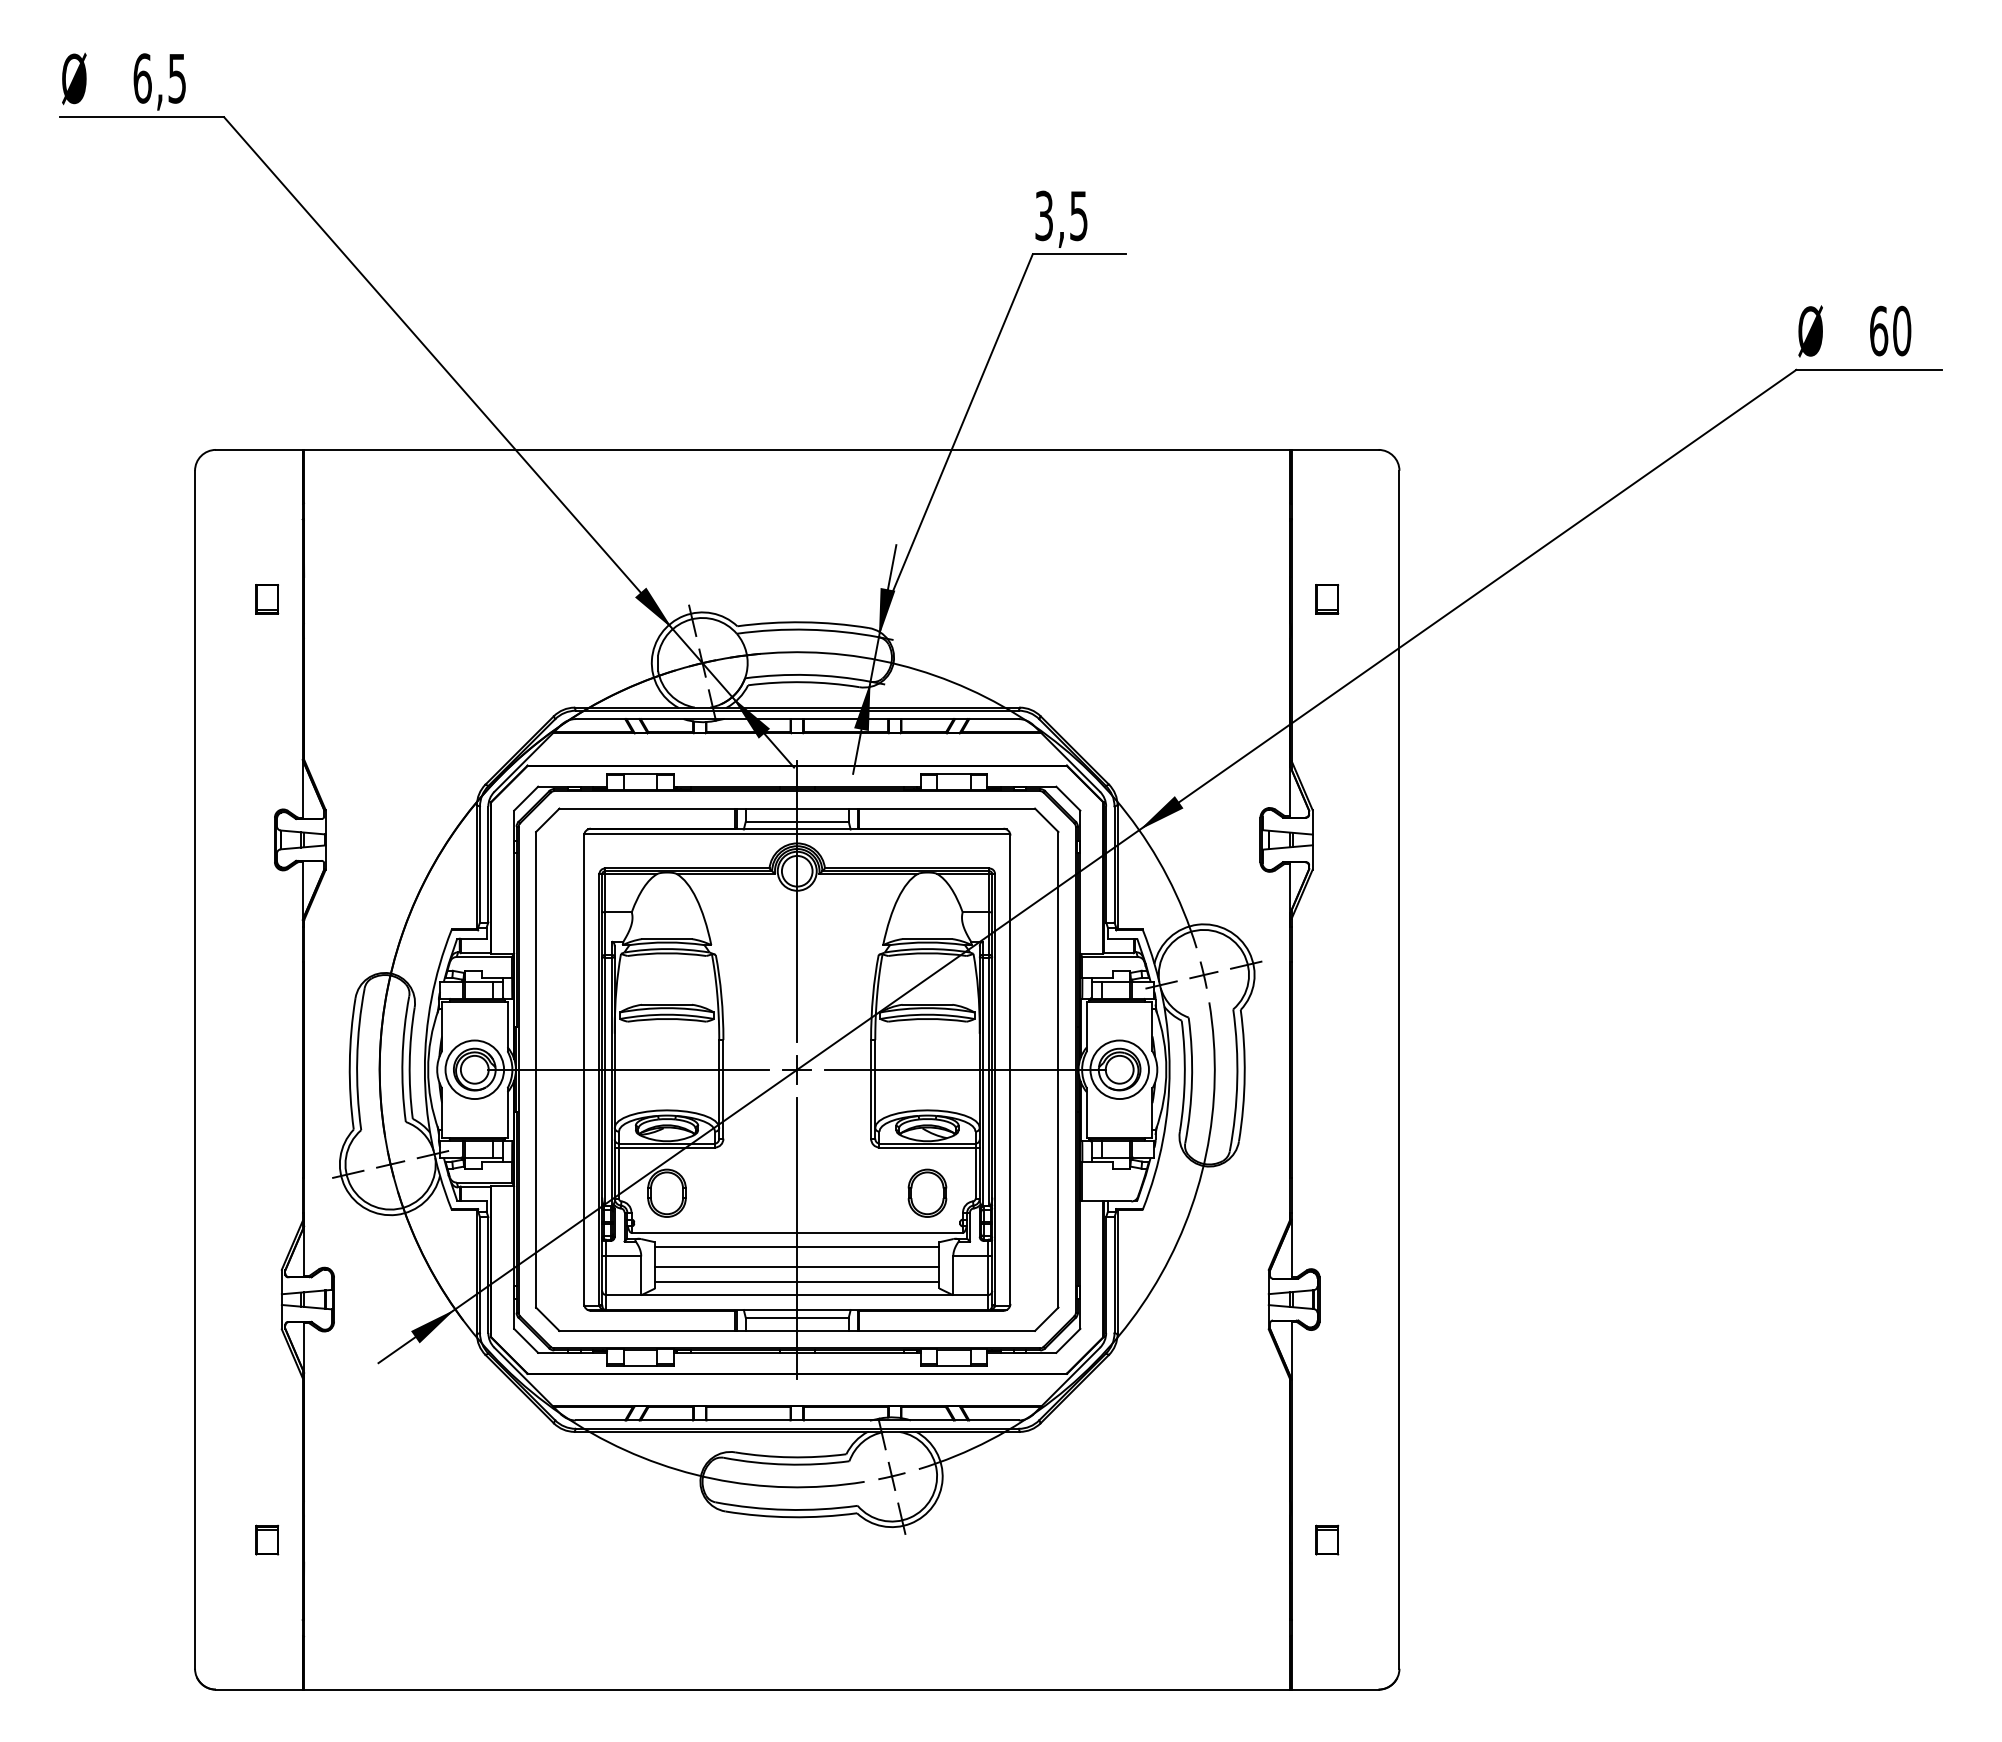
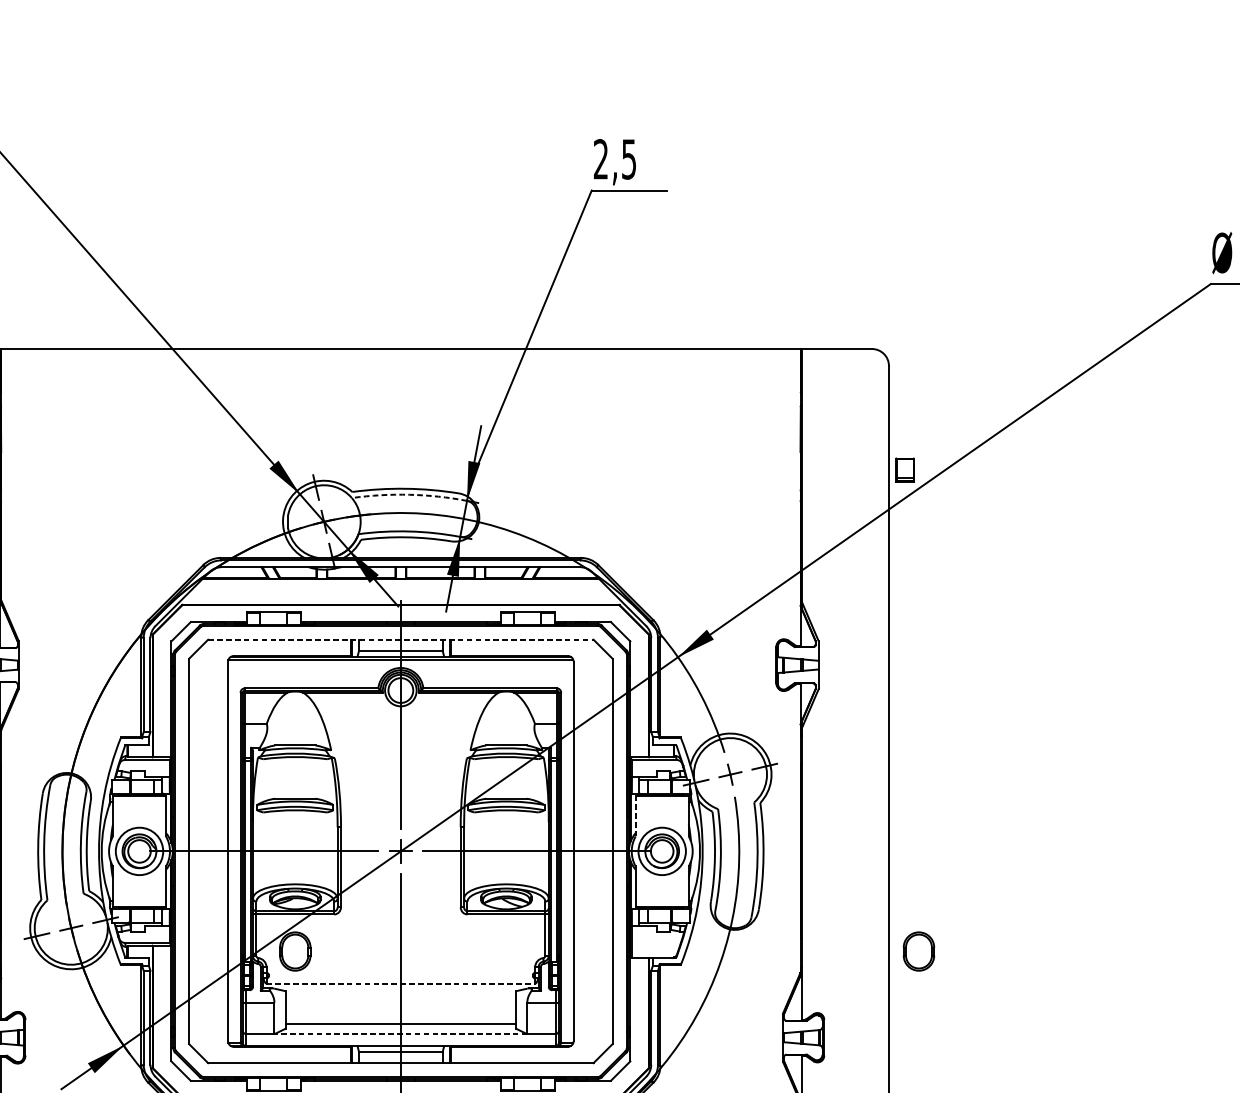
text: (1043, 216) -> (600, 159), 3,5 -> 2,5
part: (1327, 599) -> (905, 470), moved
arc: (808, 629) -> (409, 494), solid -> dashed
line: (797, 808) -> (401, 639), solid -> dashed
line: (1086, 1026) -> (635, 816), solid -> dashed
part: (927, 1192) -> (918, 950), moved
line: (797, 1232) -> (401, 983), solid -> dashed
line: (797, 1246) -> (401, 994), removed
line: (797, 1266) -> (401, 1010), removed
line: (796, 1295) -> (400, 1034), solid -> dashed

